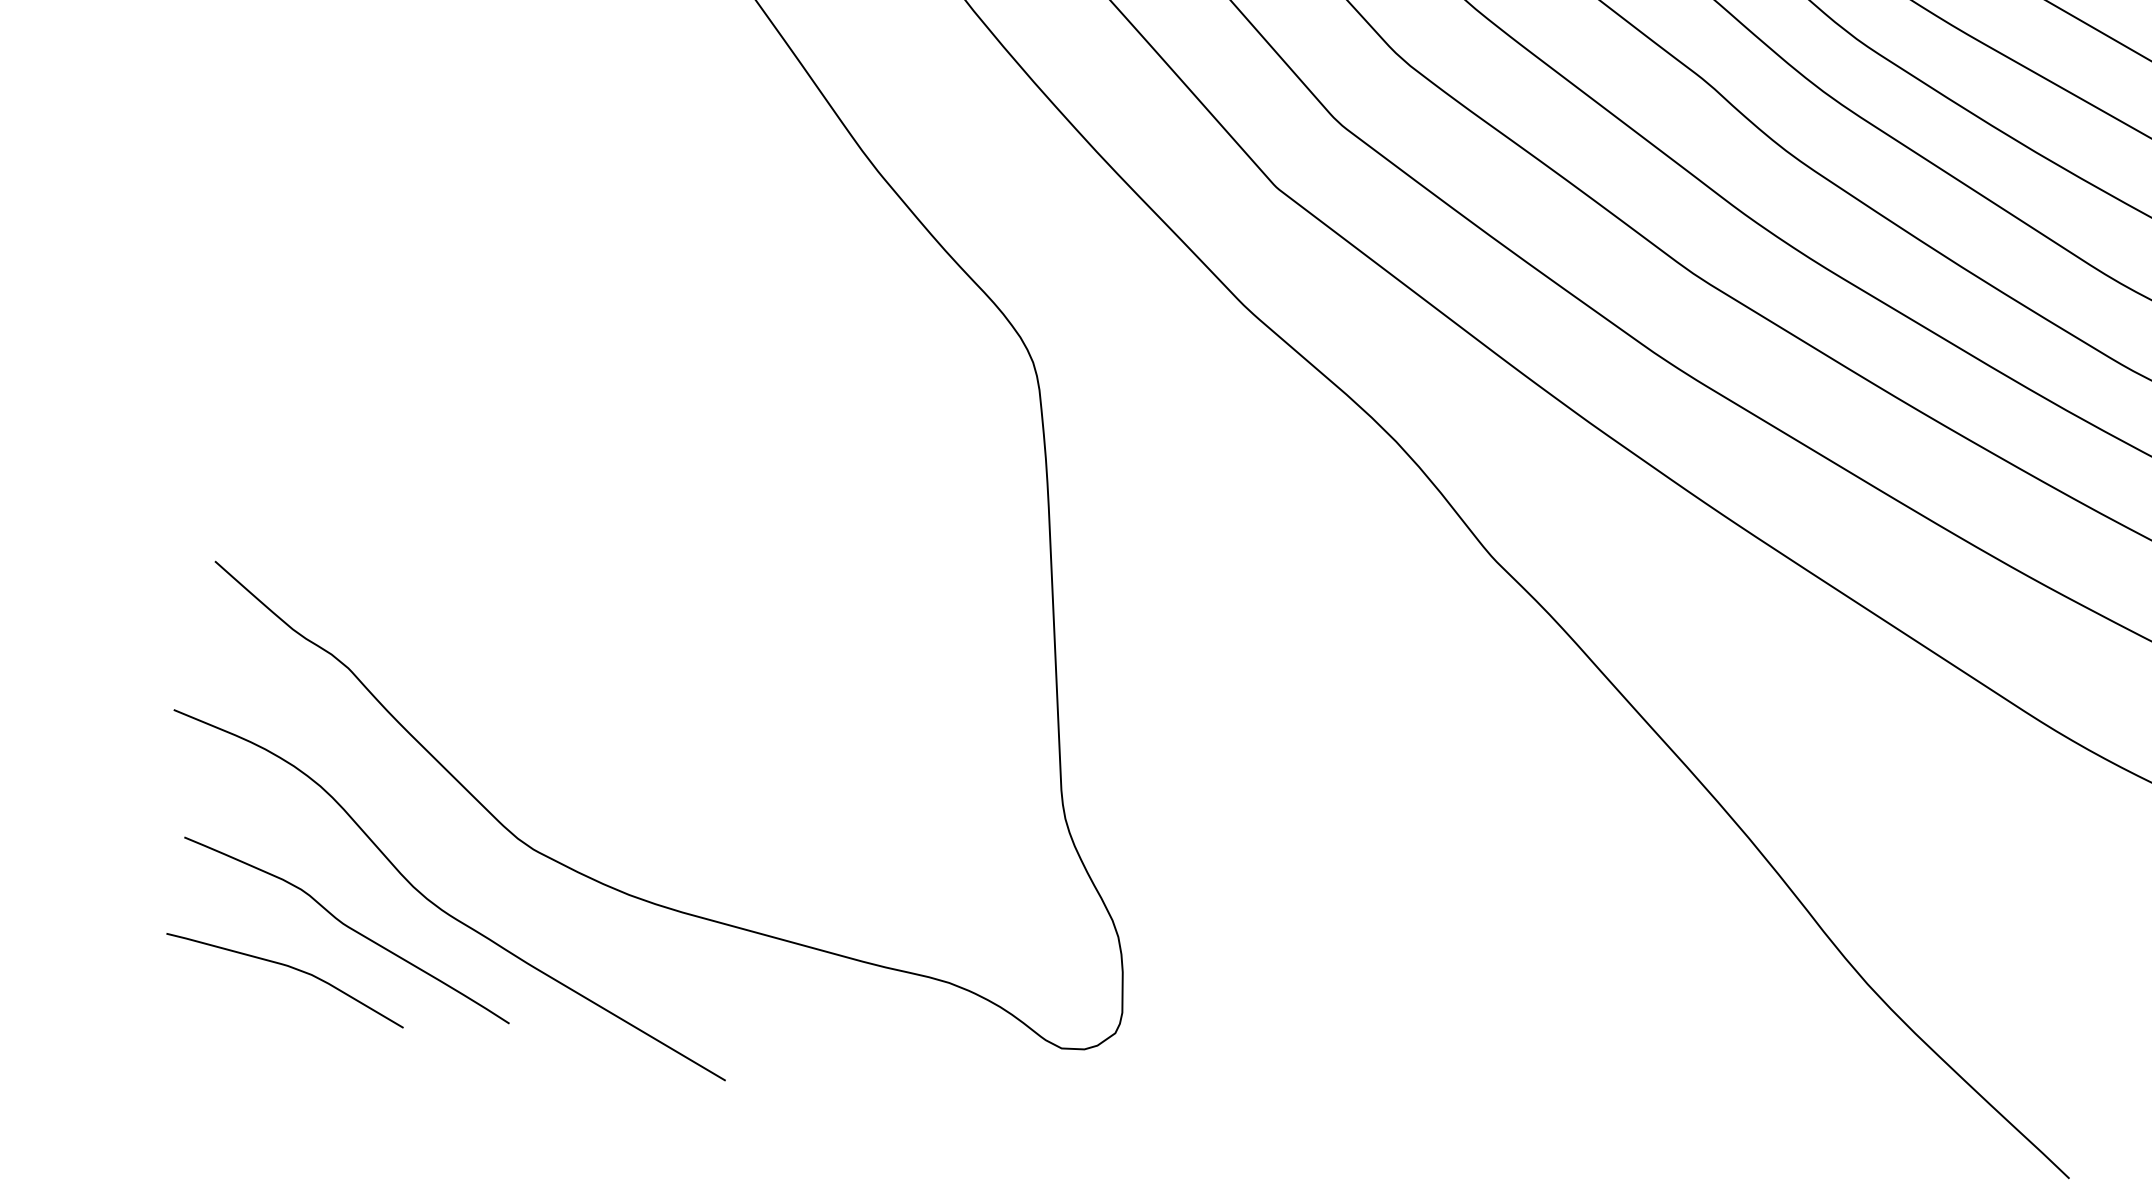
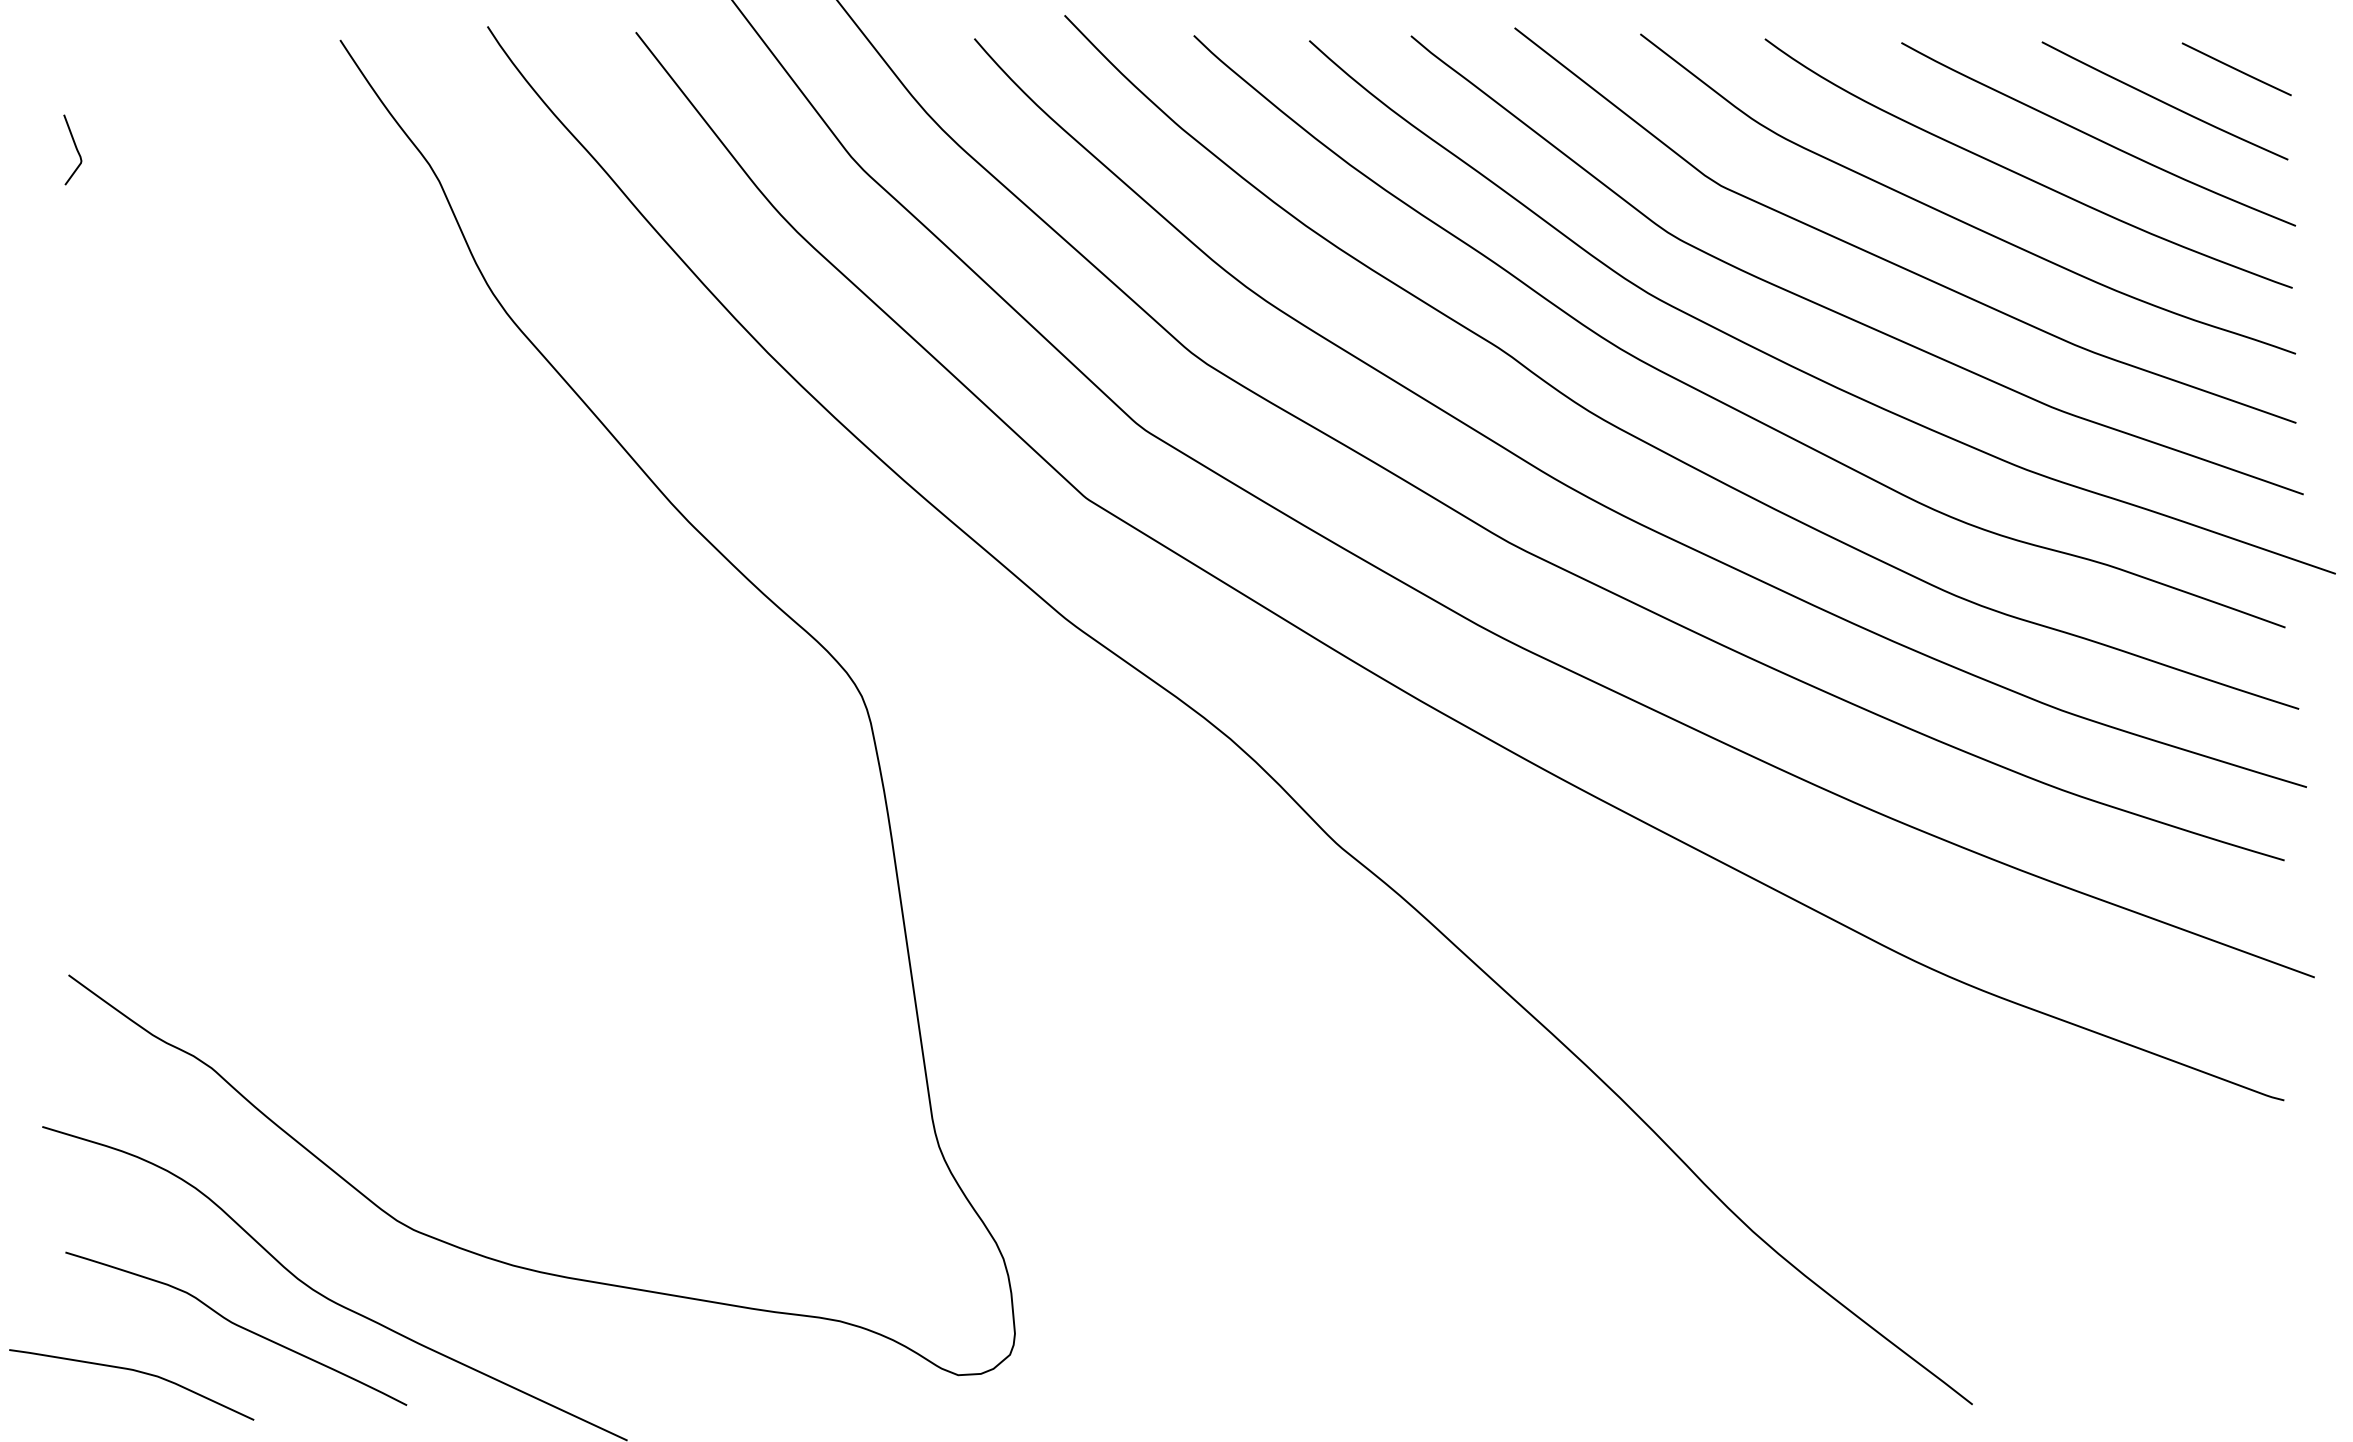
curve: (289, 967) -> (134, 1371), moved

